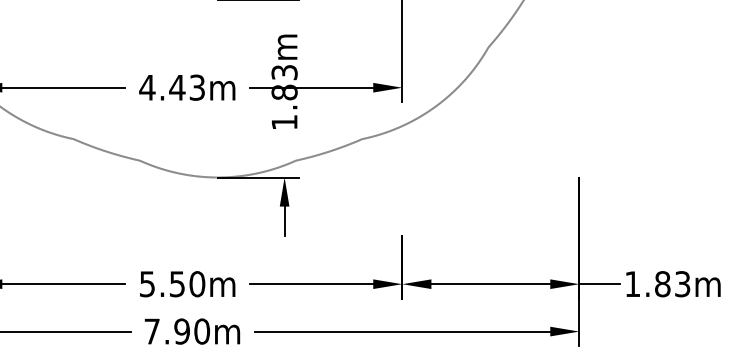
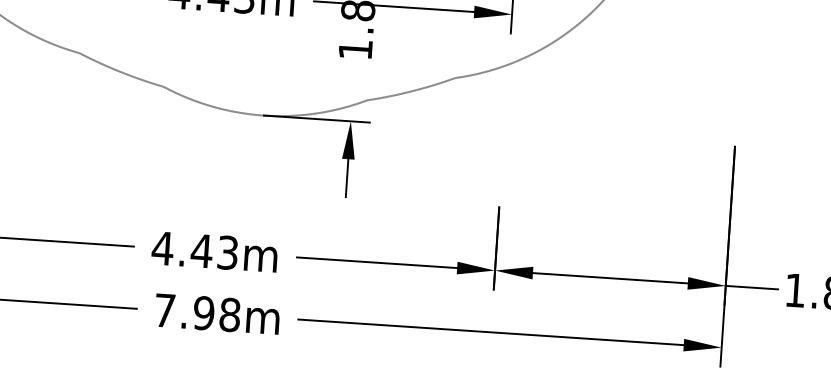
text: (172, 284) -> (195, 251), 5.50m -> 4.43m
text: (202, 331) -> (230, 314), 7.90m -> 7.98m

